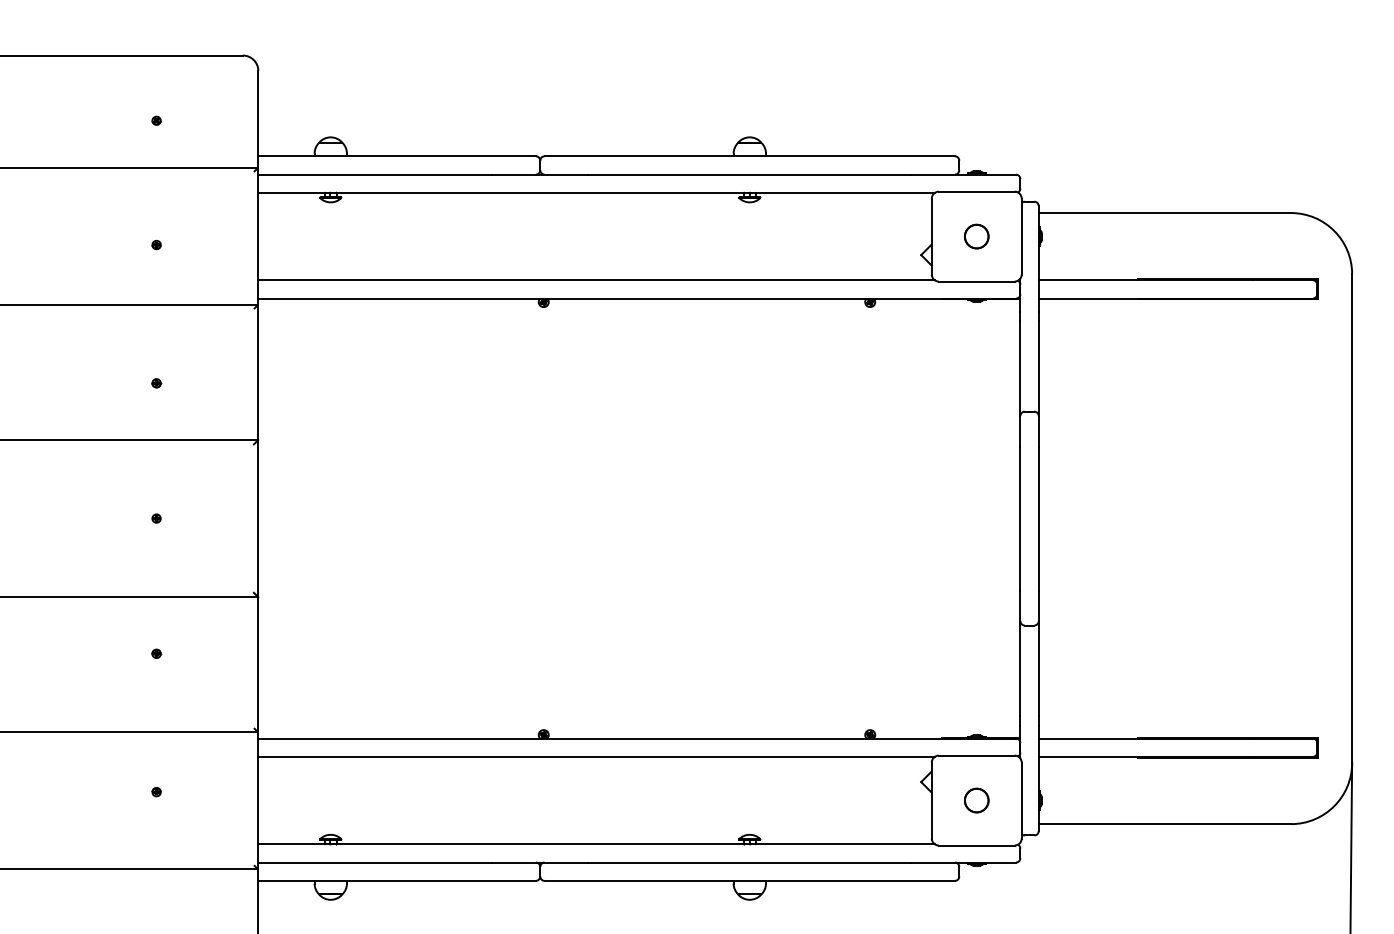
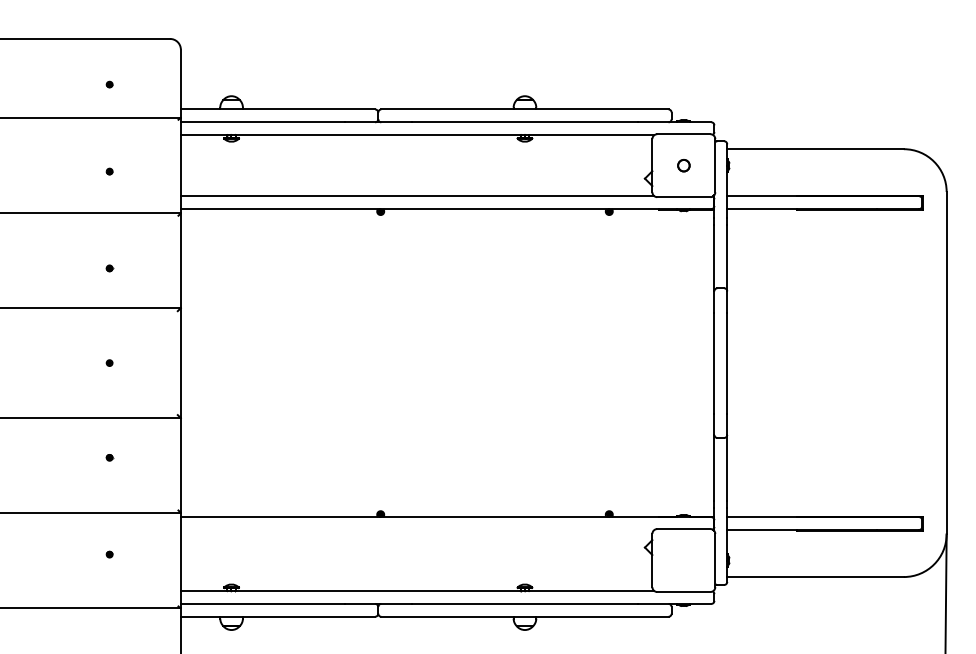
part: (976, 236) -> (683, 165), size x0.7
line: (596, 756) -> (417, 529), removed
part: (976, 800) -> (683, 560), removed

